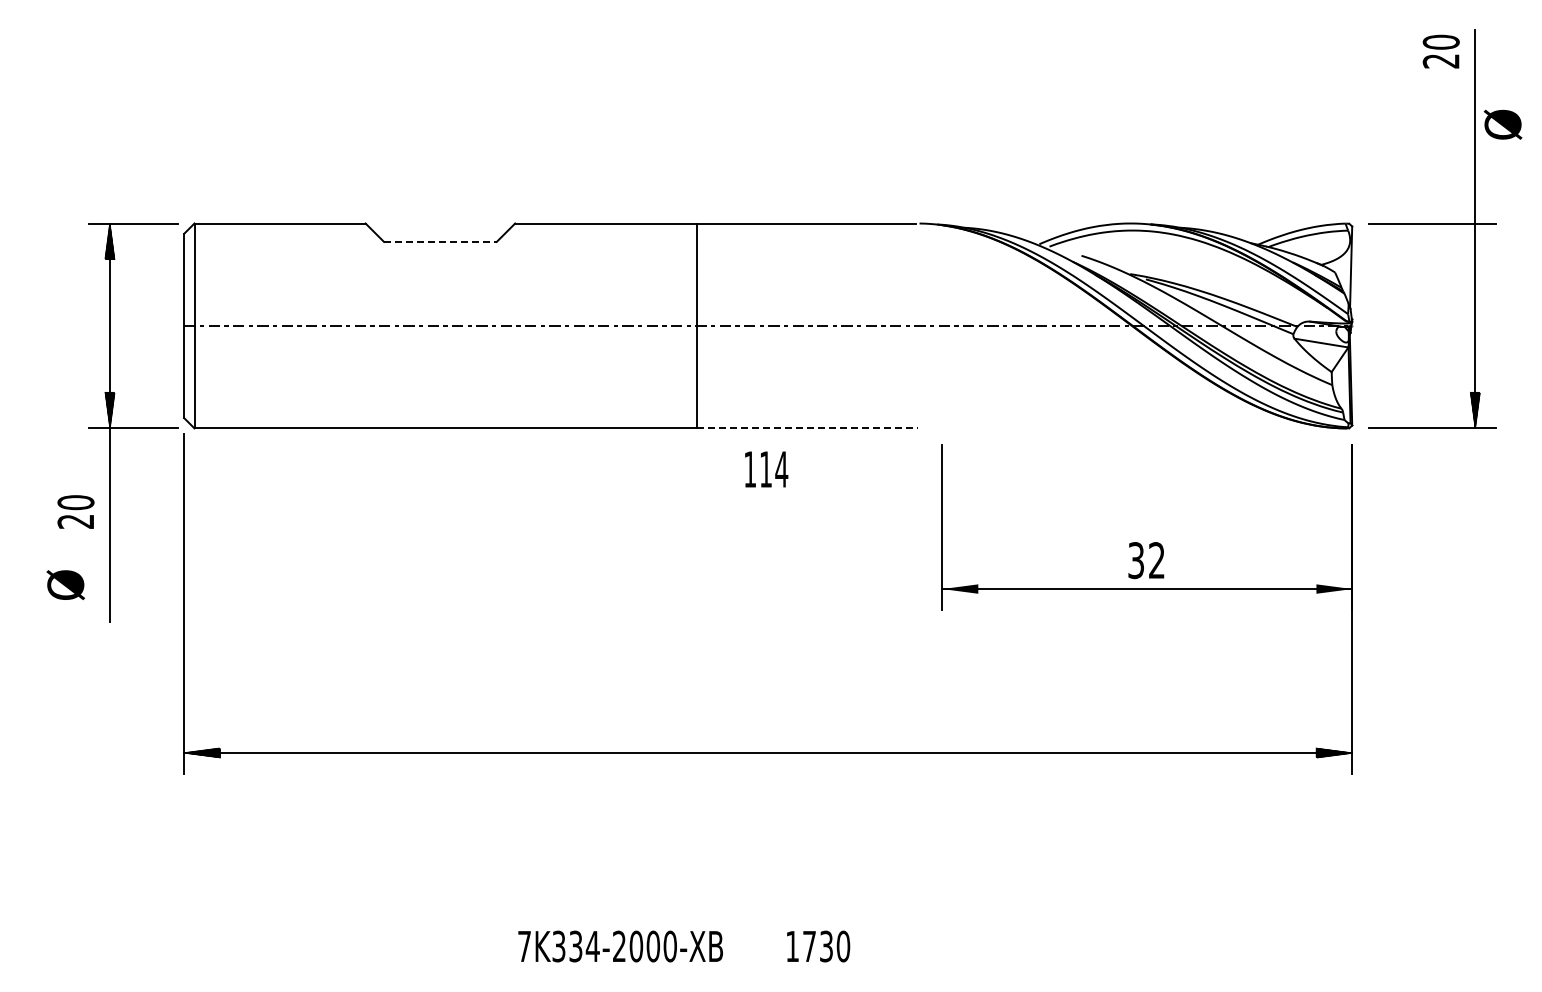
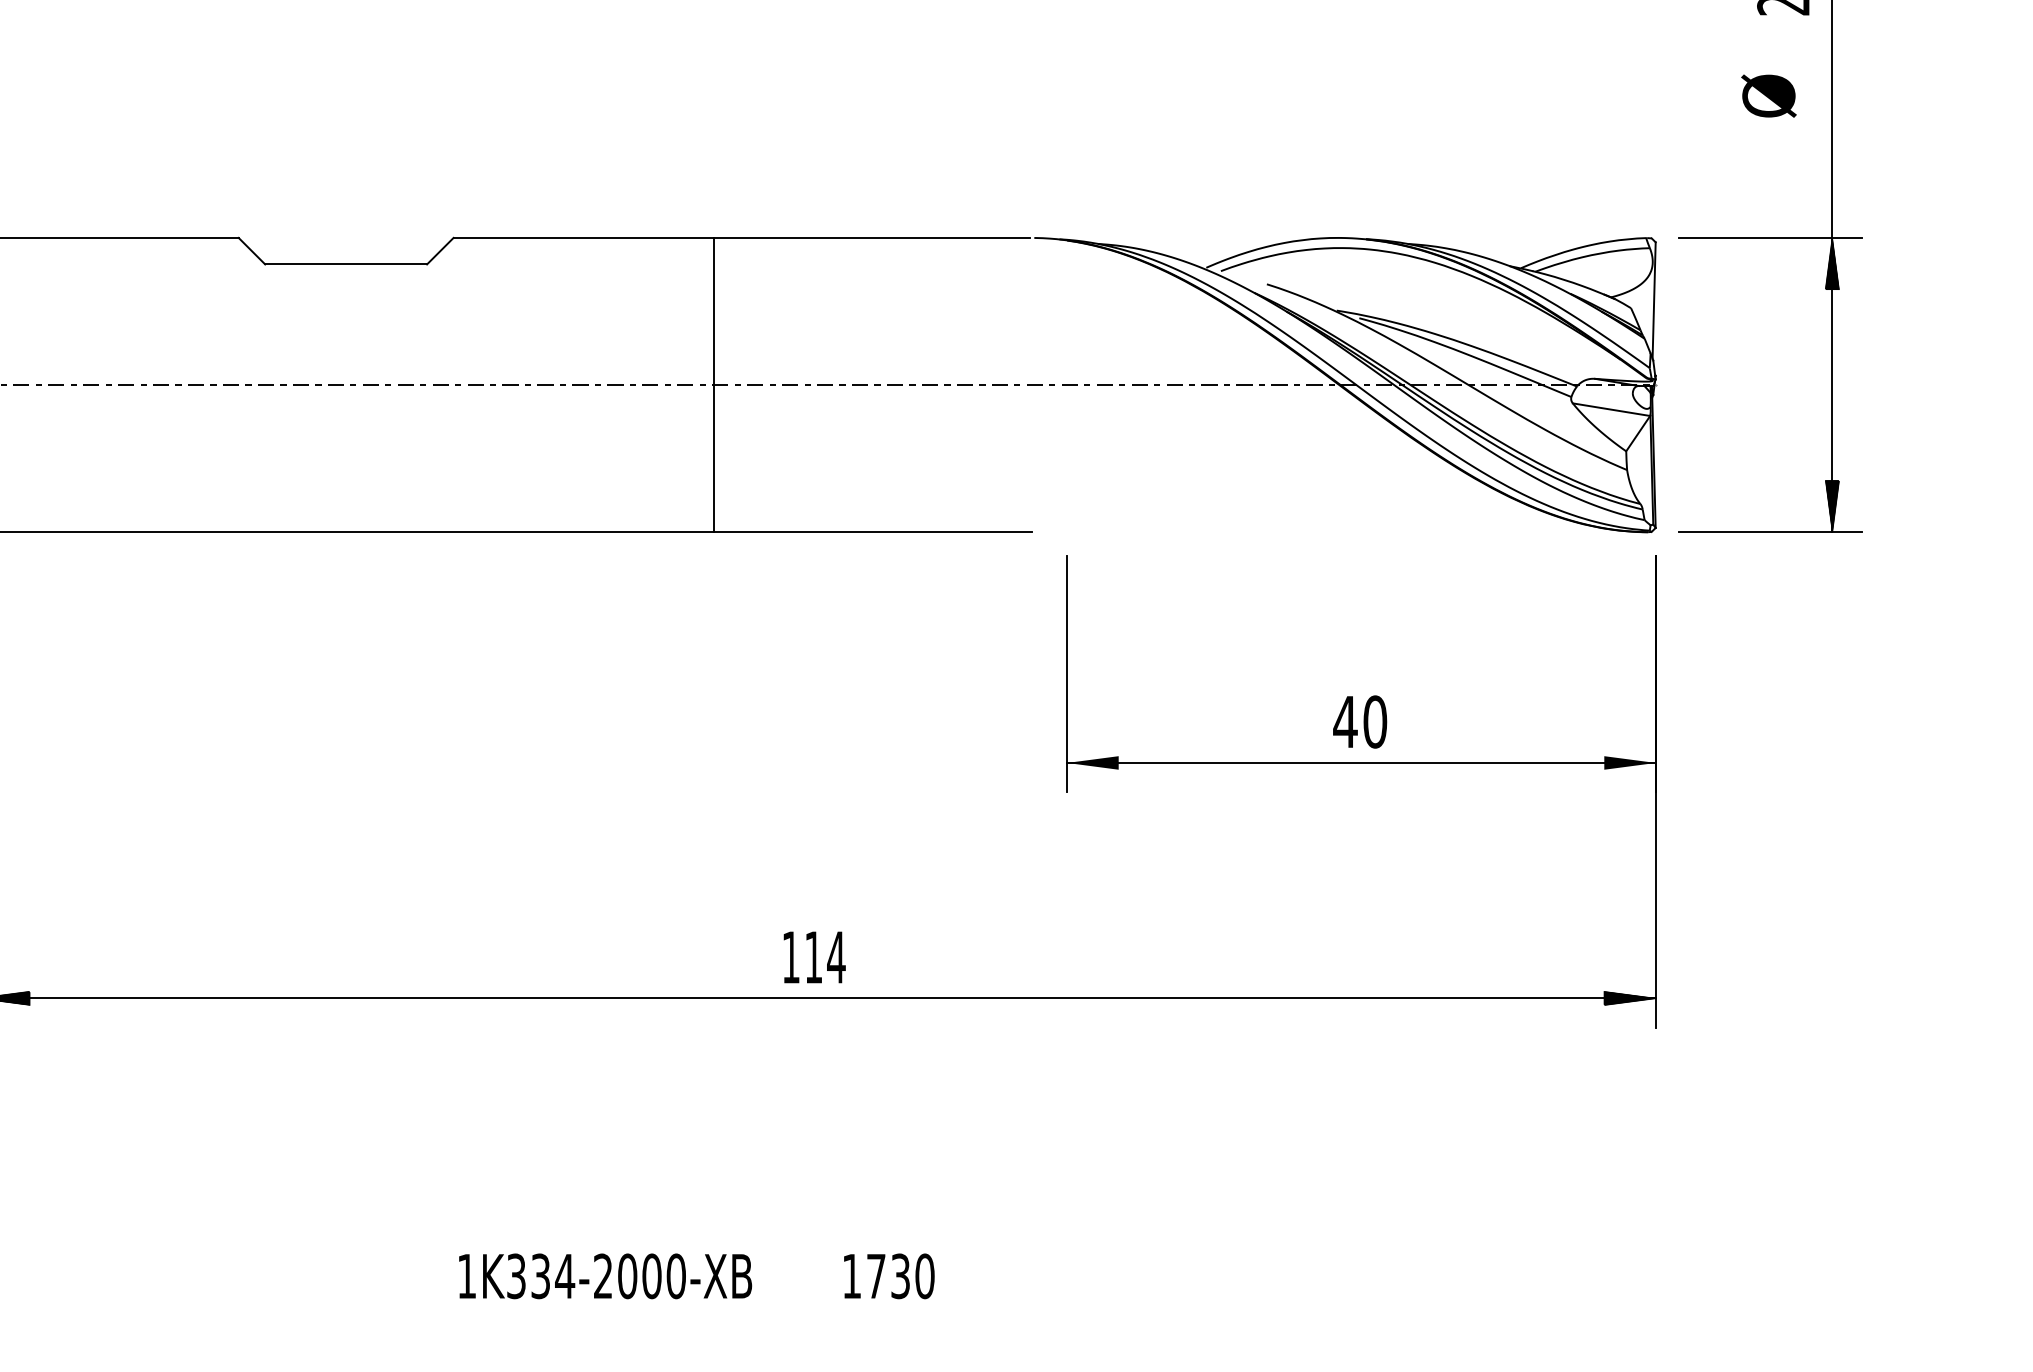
text: (1502, 124) -> (1768, 95), moved
line: (440, 241) -> (346, 263), dashed -> solid
hatch: (1474, 241) -> (1831, 263), added
line: (807, 428) -> (873, 532), dashed -> solid
text: (766, 469) -> (814, 957), moved
text: (1146, 560) -> (1360, 721), 32 -> 40
text: (524, 946) -> (466, 1276), 7K334-2000-XB -> 1K334-2000-XB

